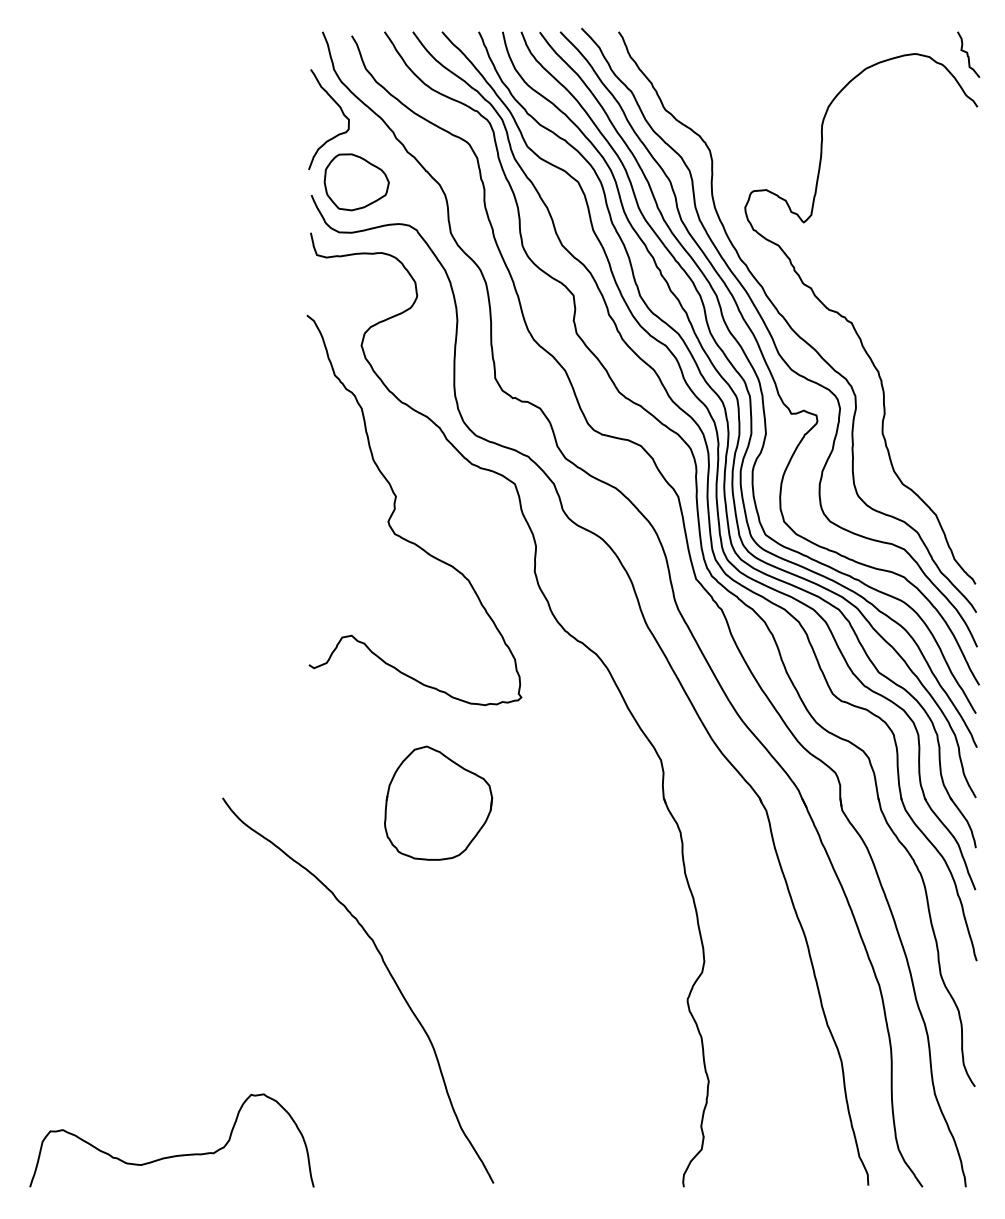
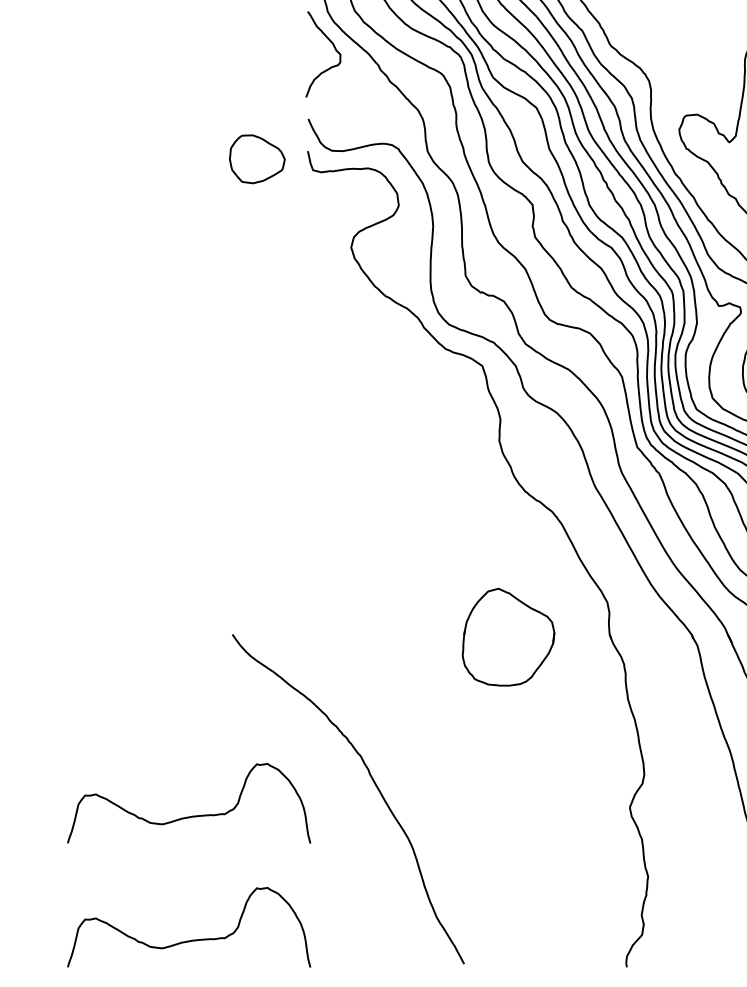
part: (356, 182) -> (257, 159), moved
curve: (395, 510) -> (380, 388), removed
part: (438, 802) -> (508, 636), moved
curve: (172, 1010) -> (189, 816), added

